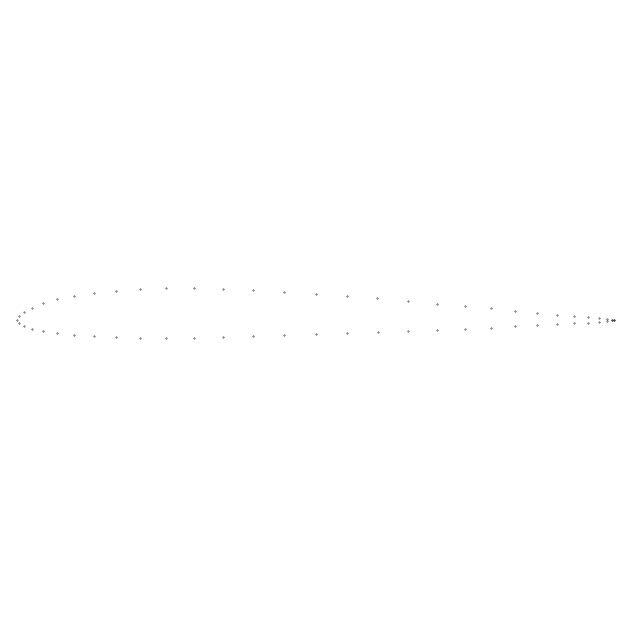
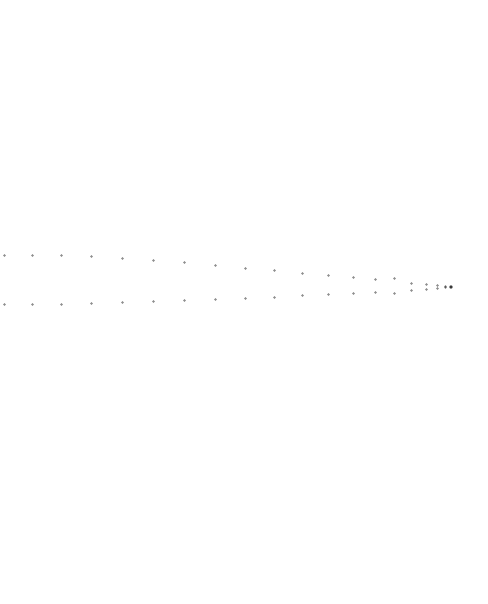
part: (557, 319) -> (395, 286), size x1.6

